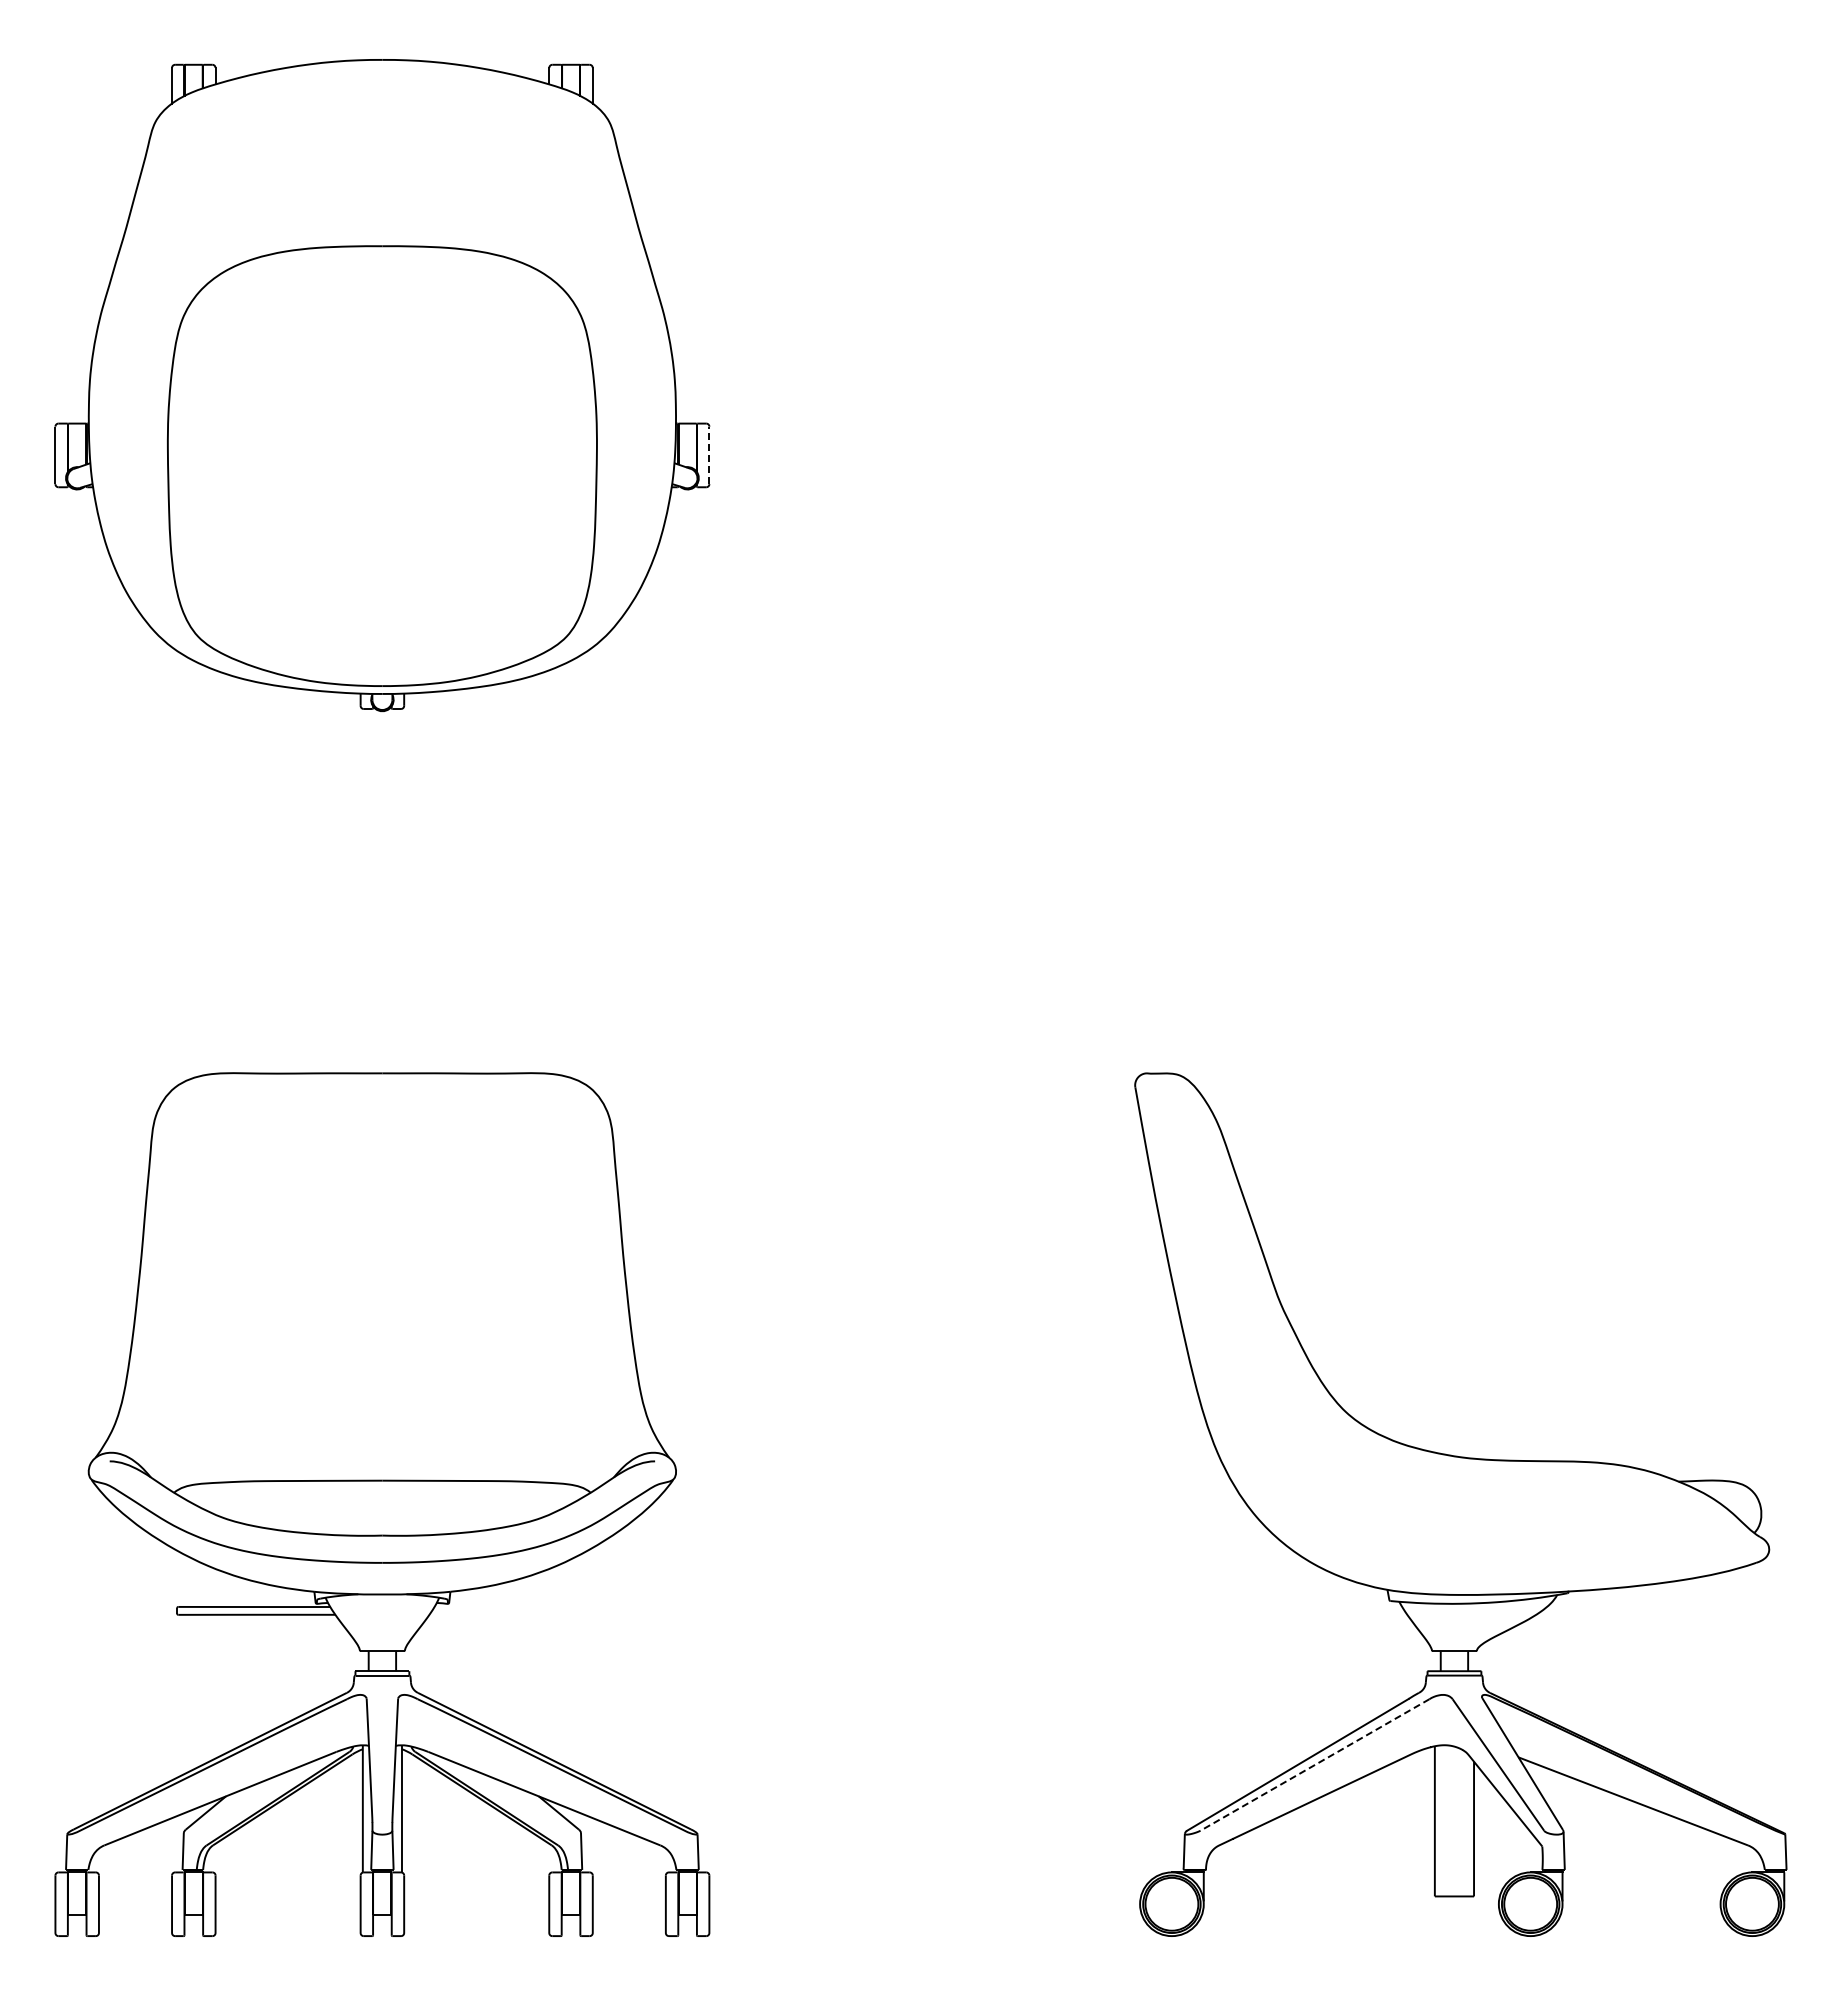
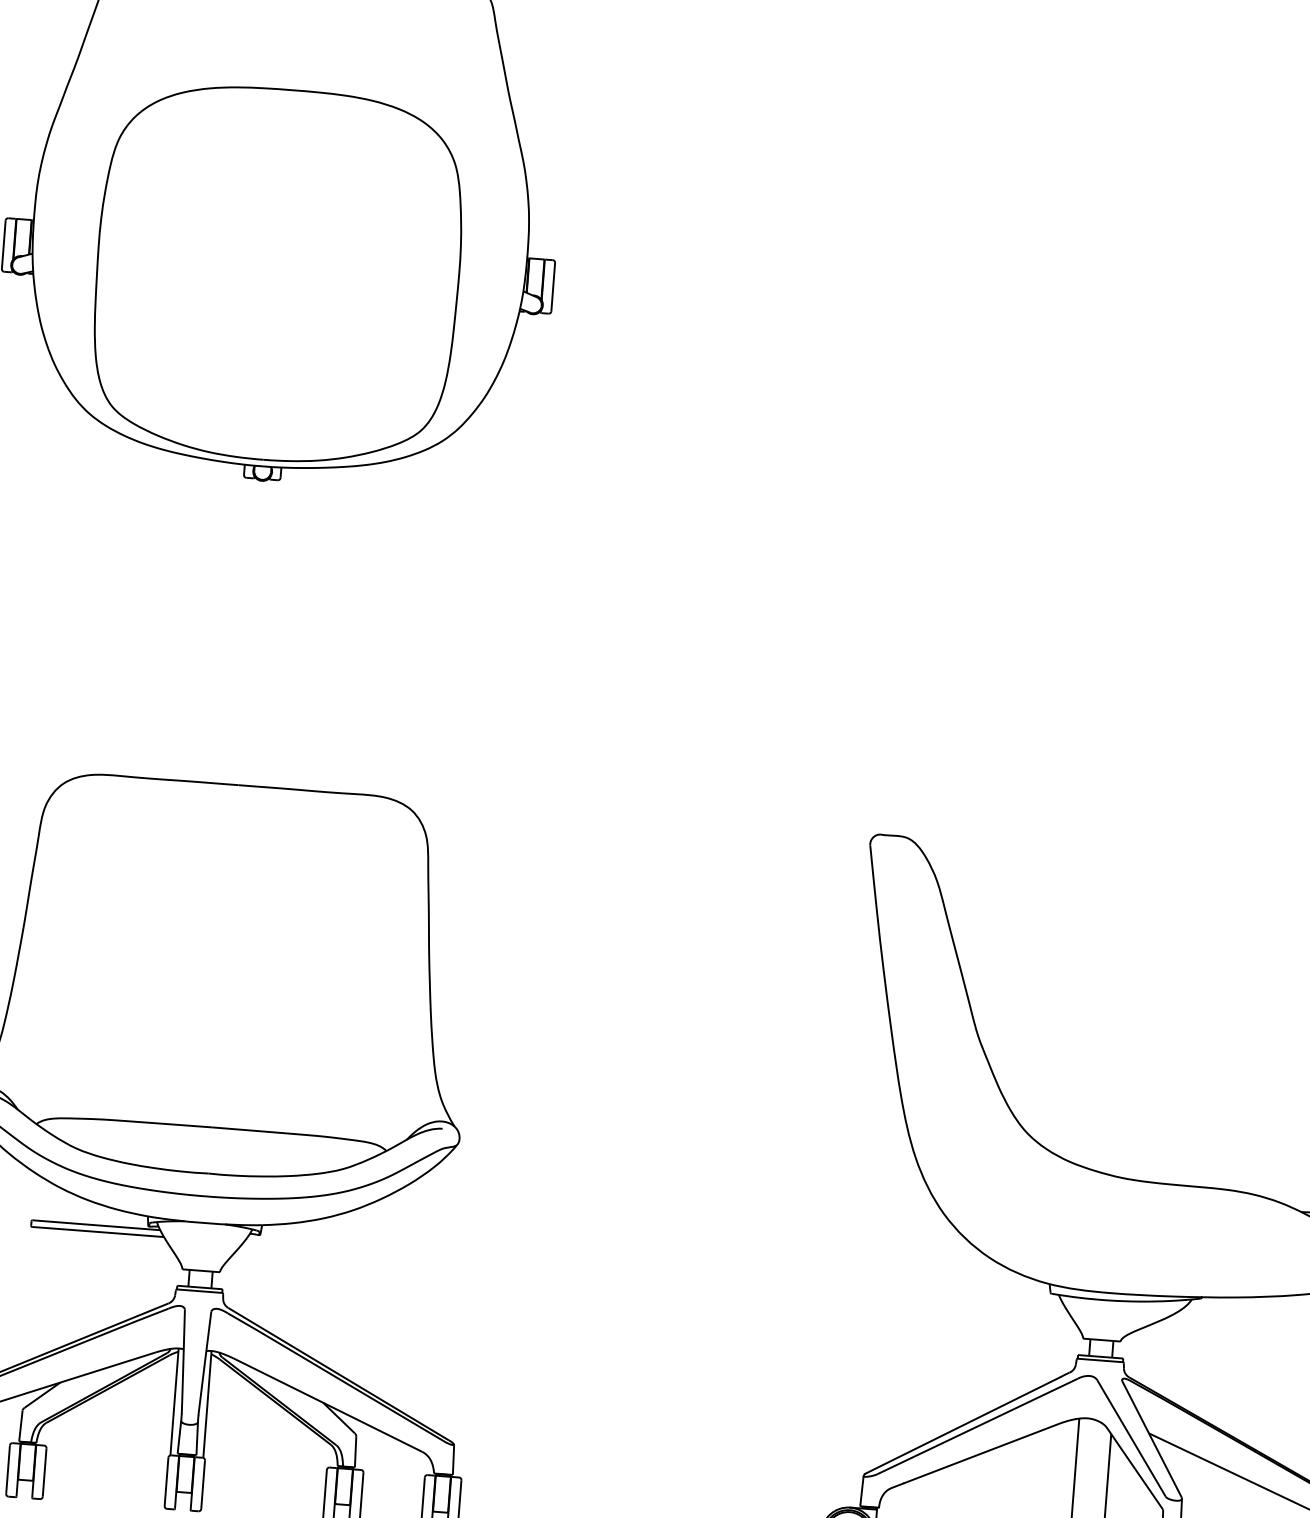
line: (709, 455) -> (553, 287), dashed -> solid
line: (1314, 1765) -> (976, 1426), dashed -> solid

